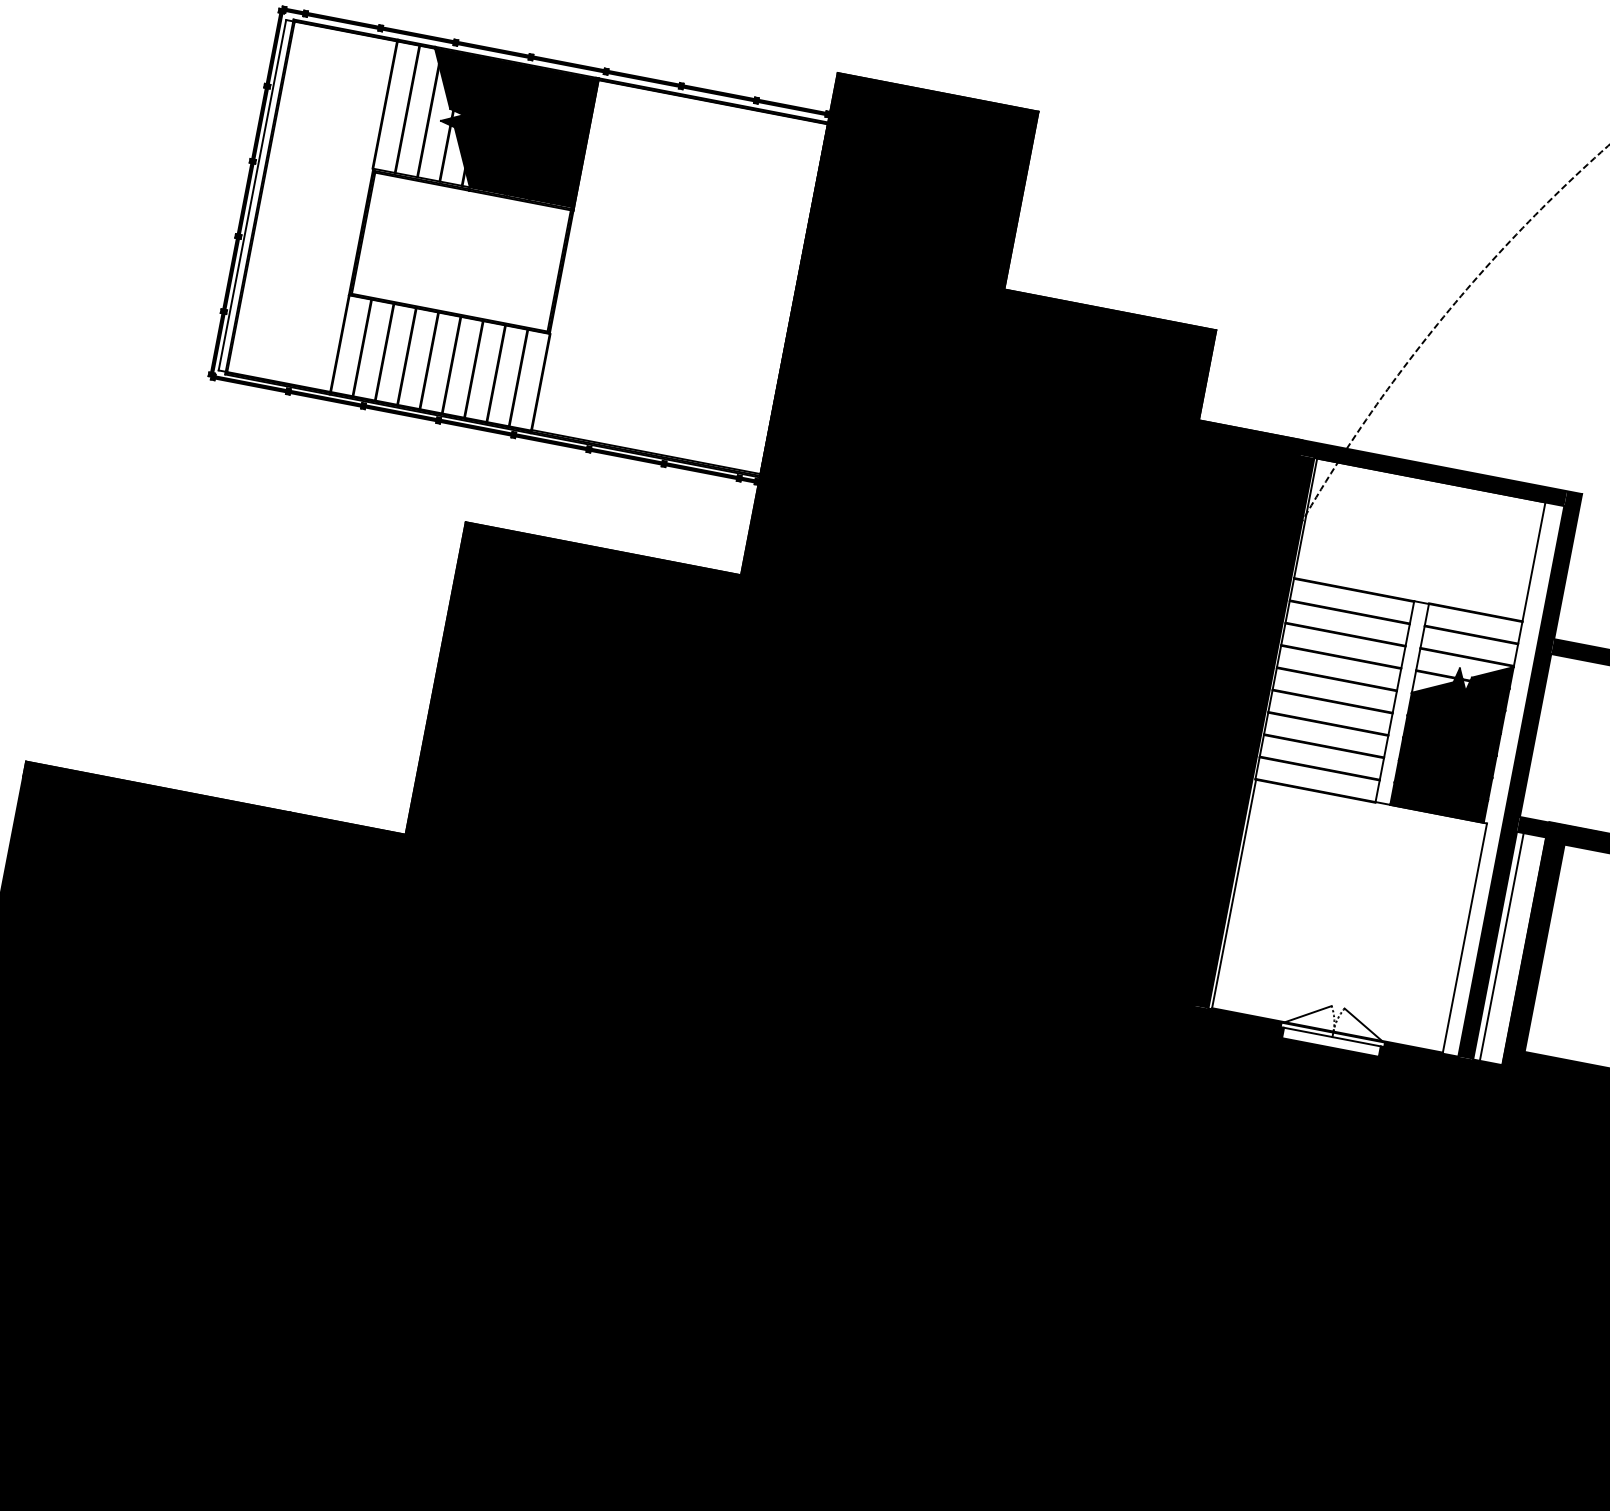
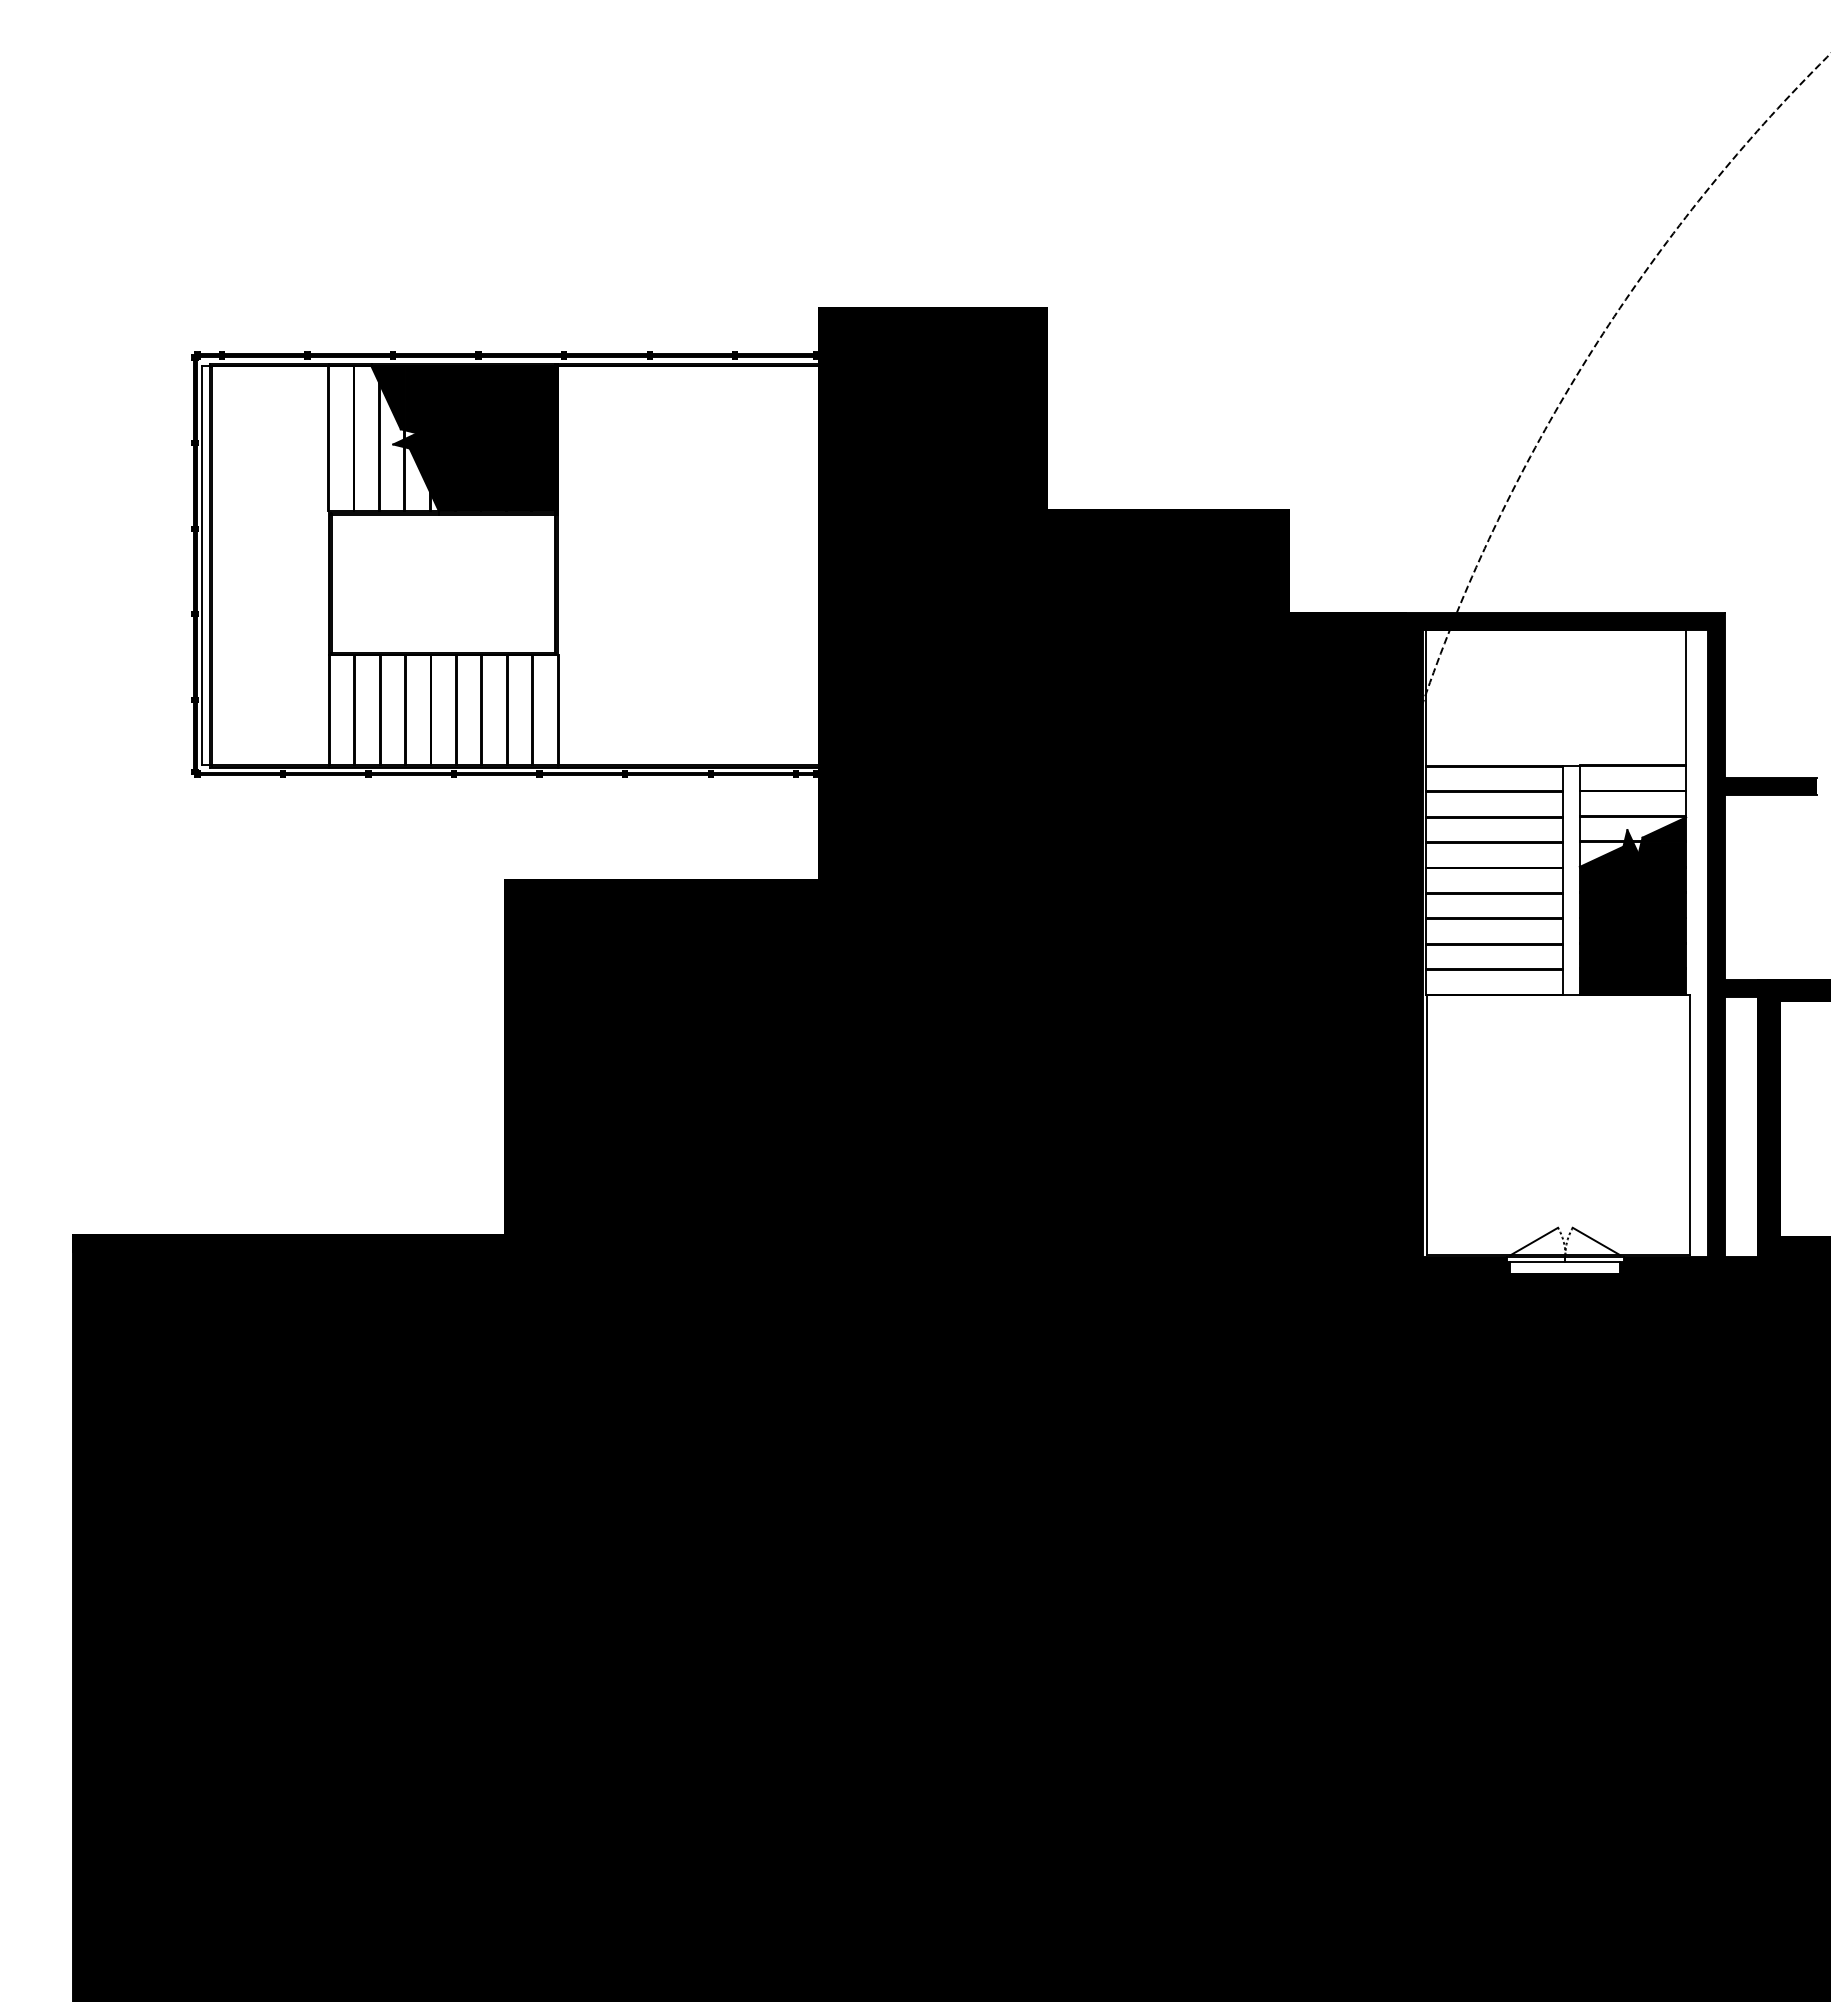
line: (1502, 946) -> (1732, 1126), removed

